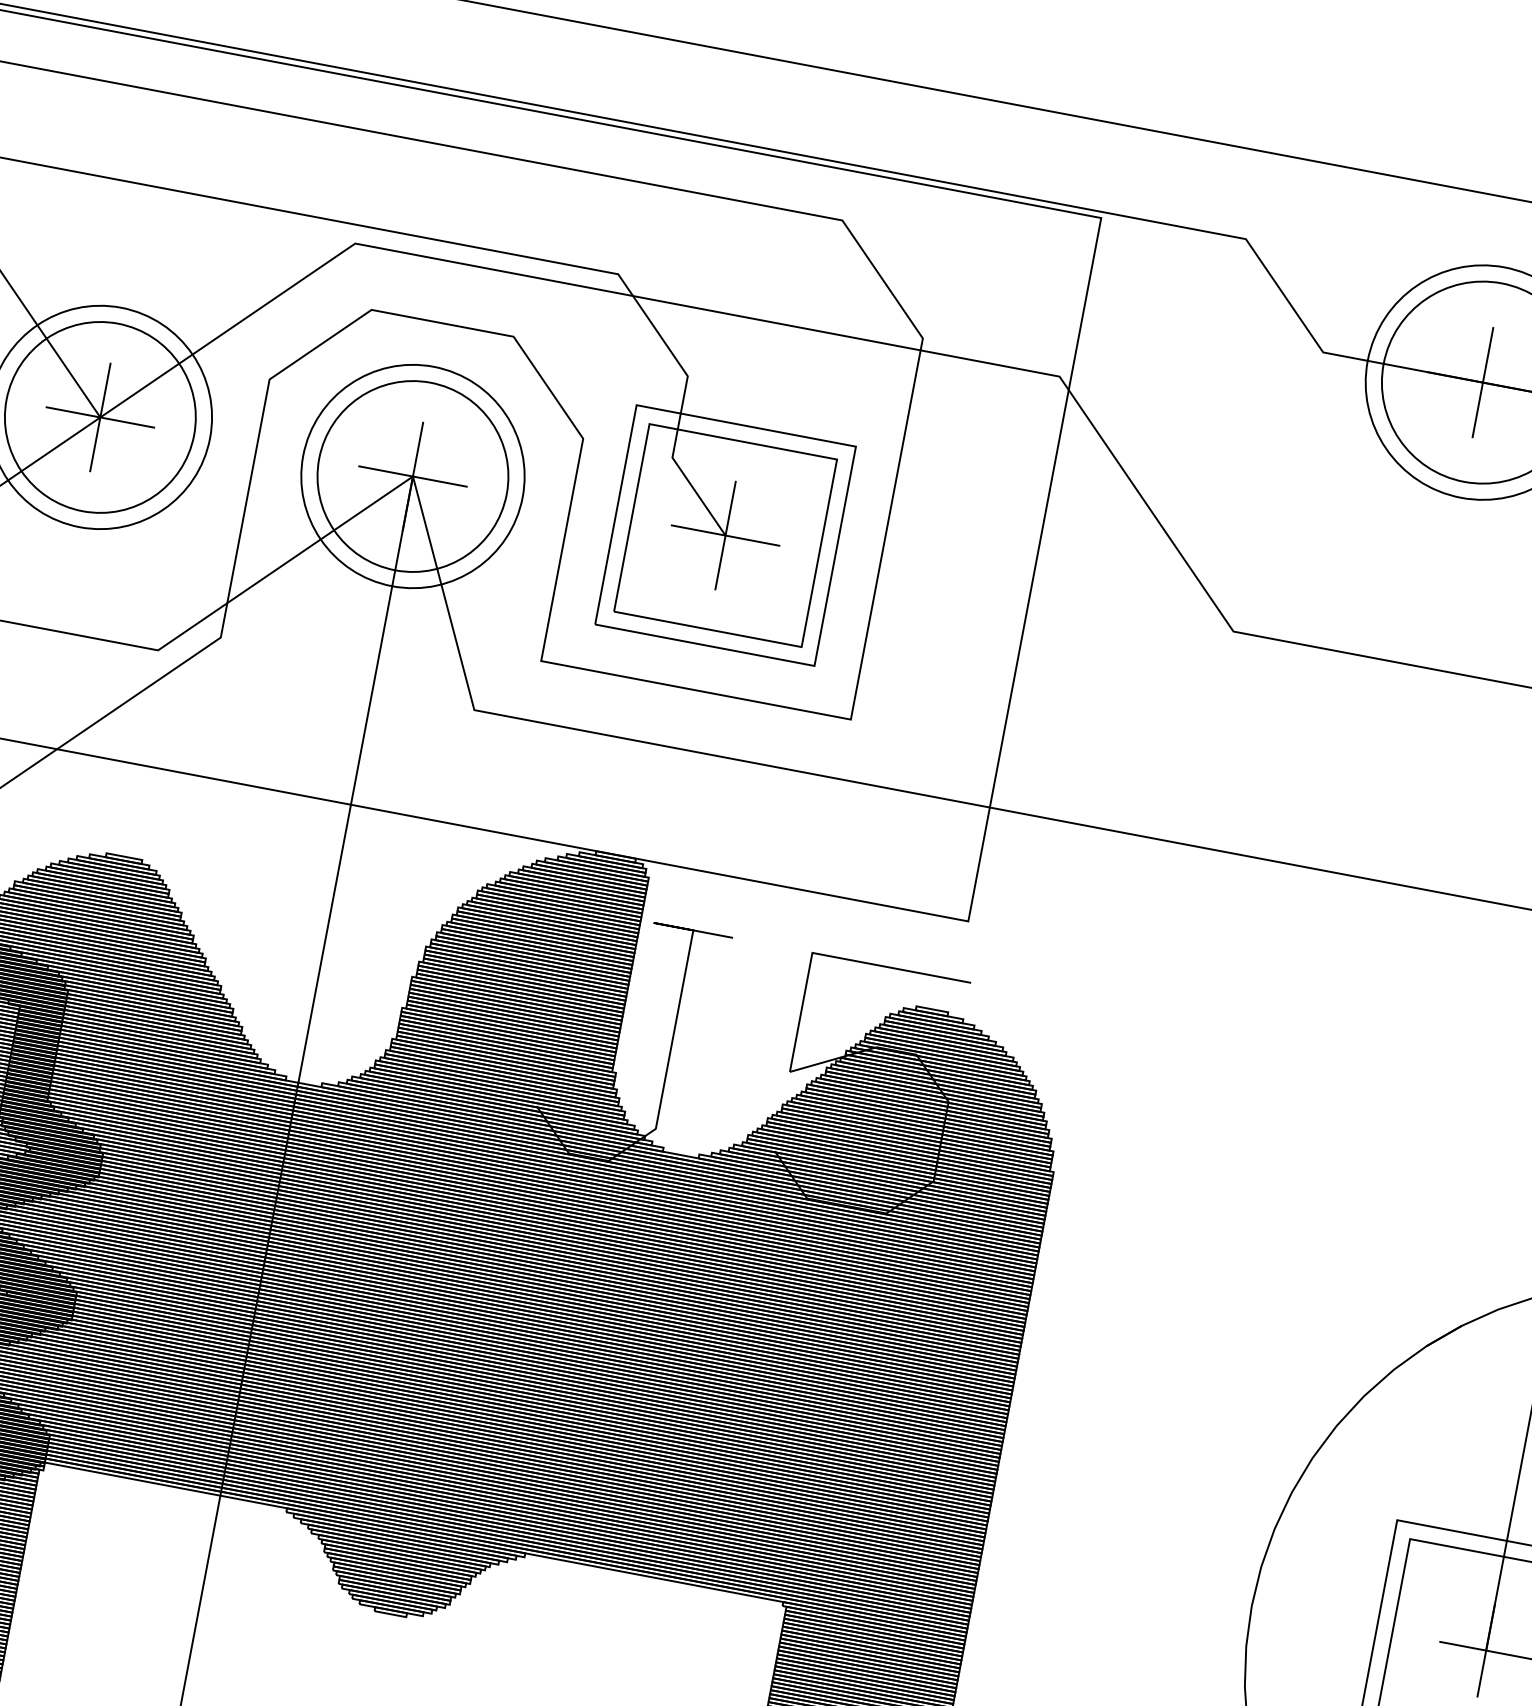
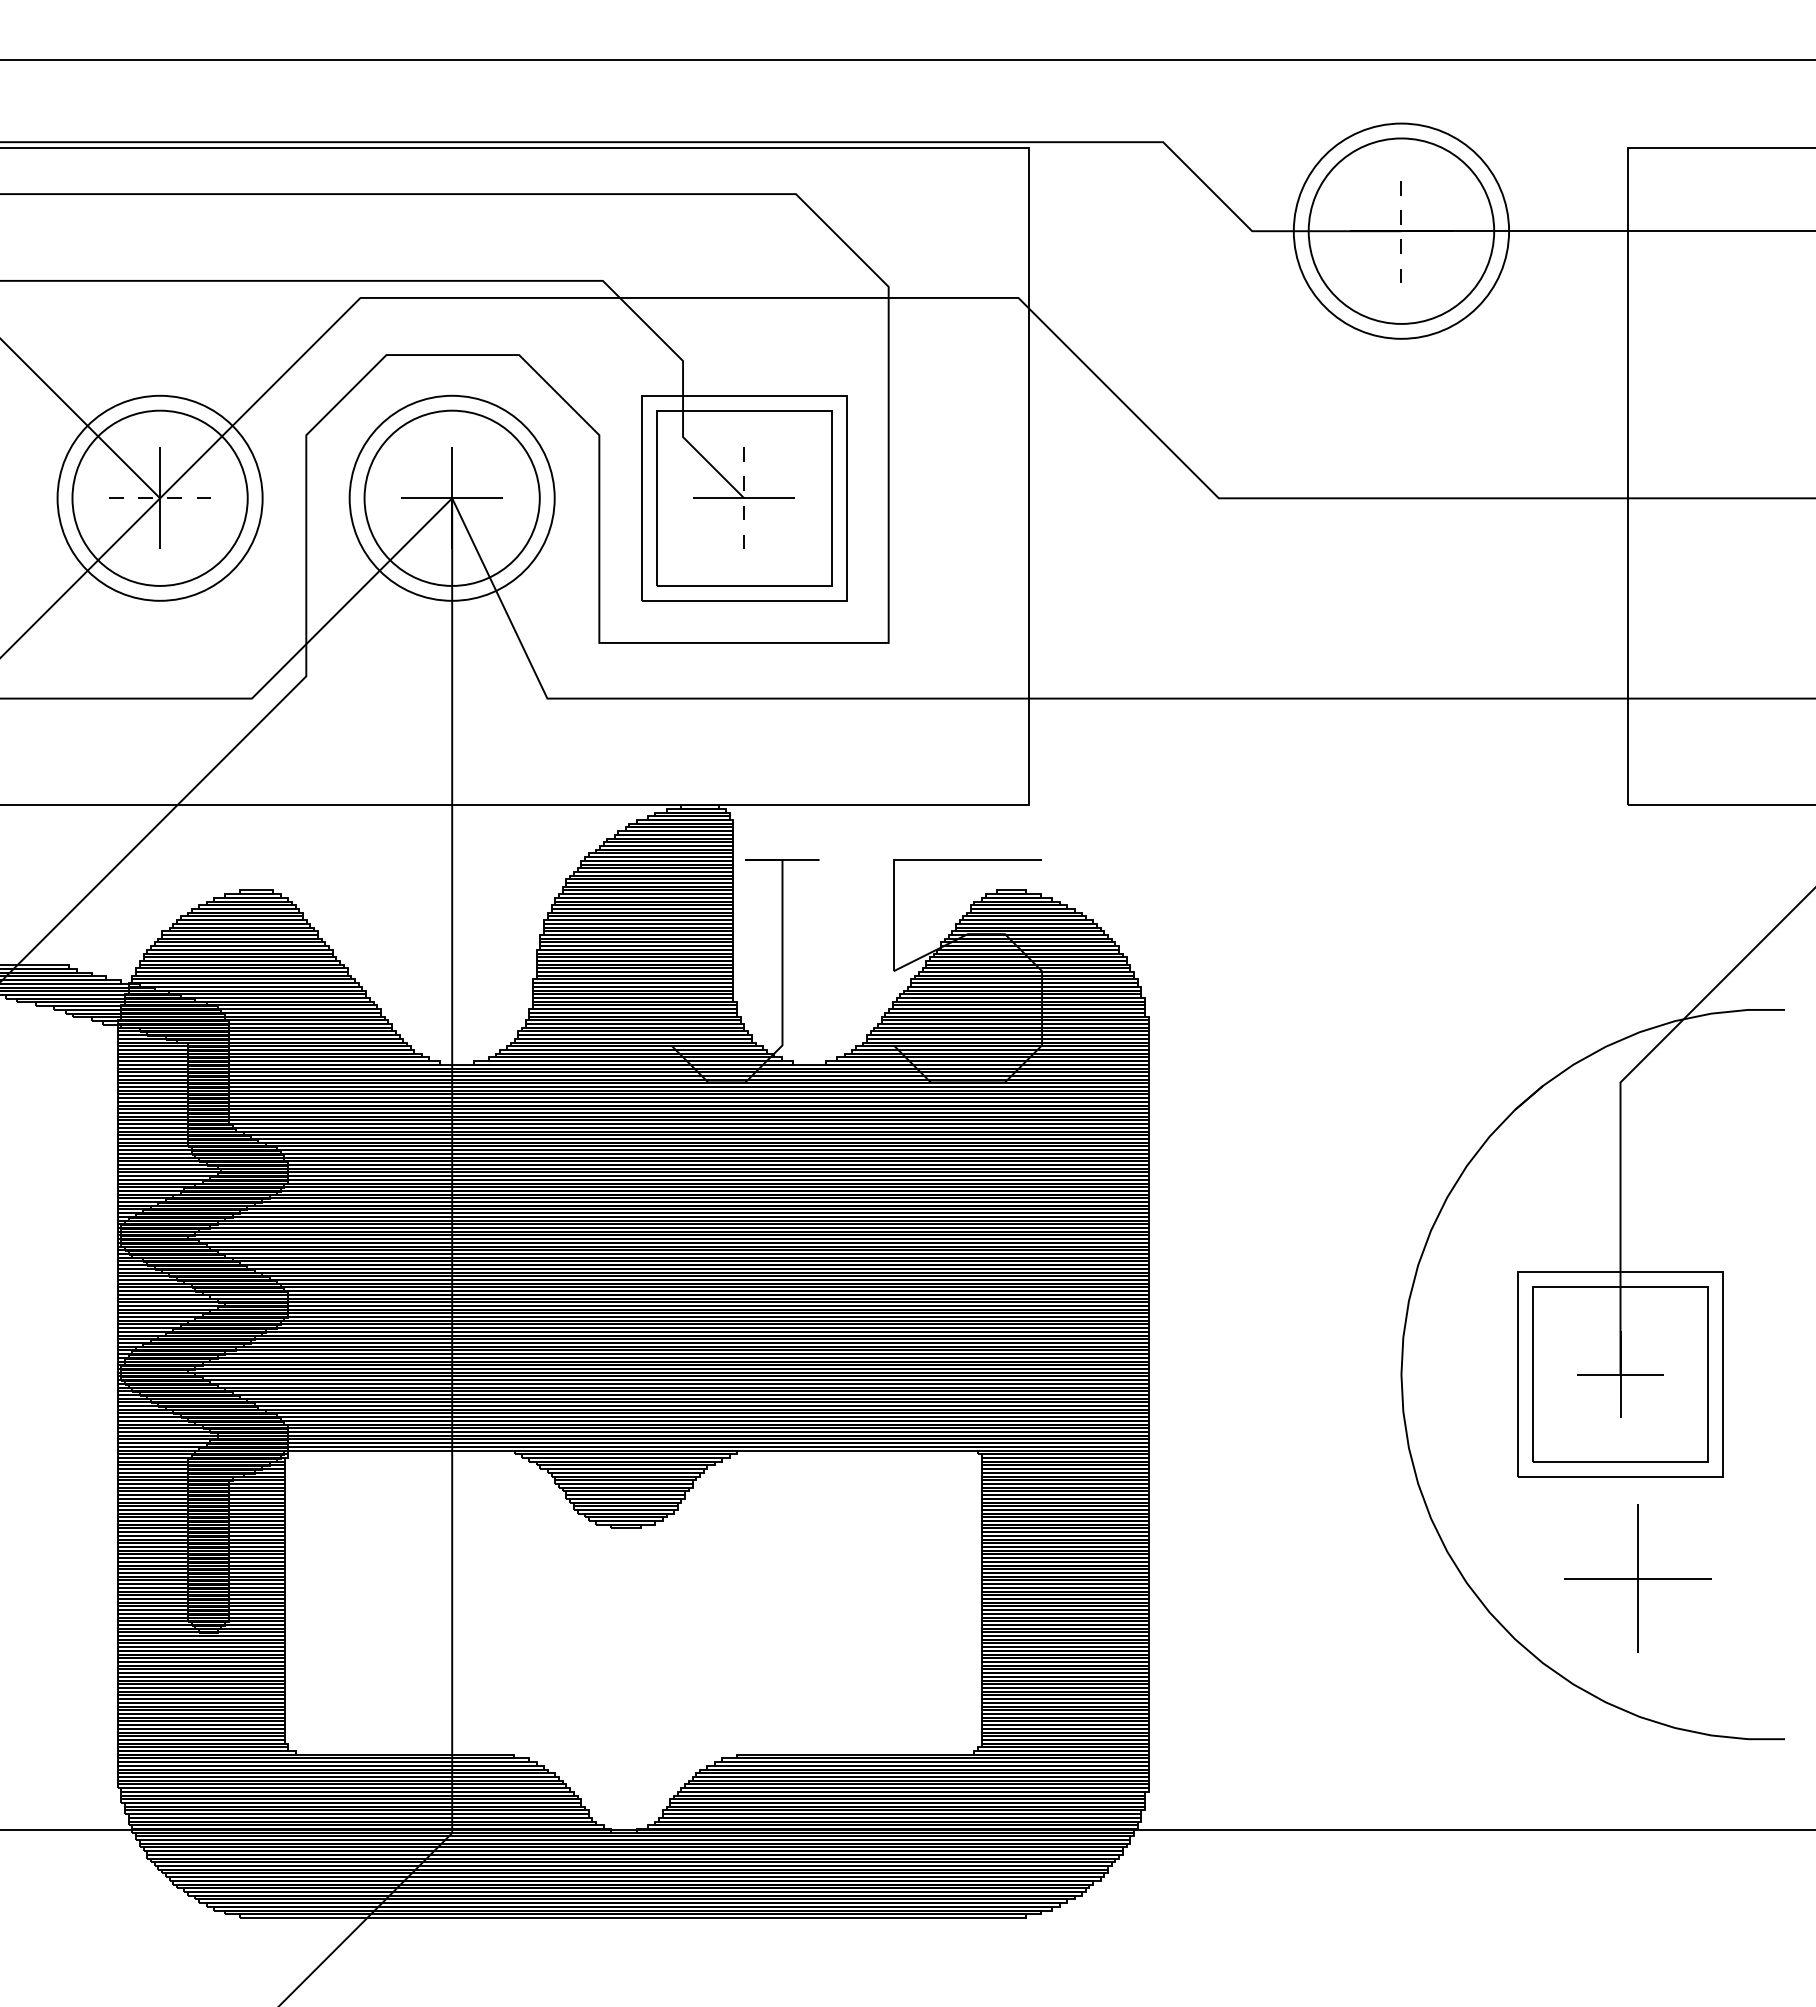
line: (1482, 382) -> (1401, 231), solid -> dashed
line: (100, 417) -> (160, 498), solid -> dashed
line: (725, 534) -> (744, 497), solid -> dashed

